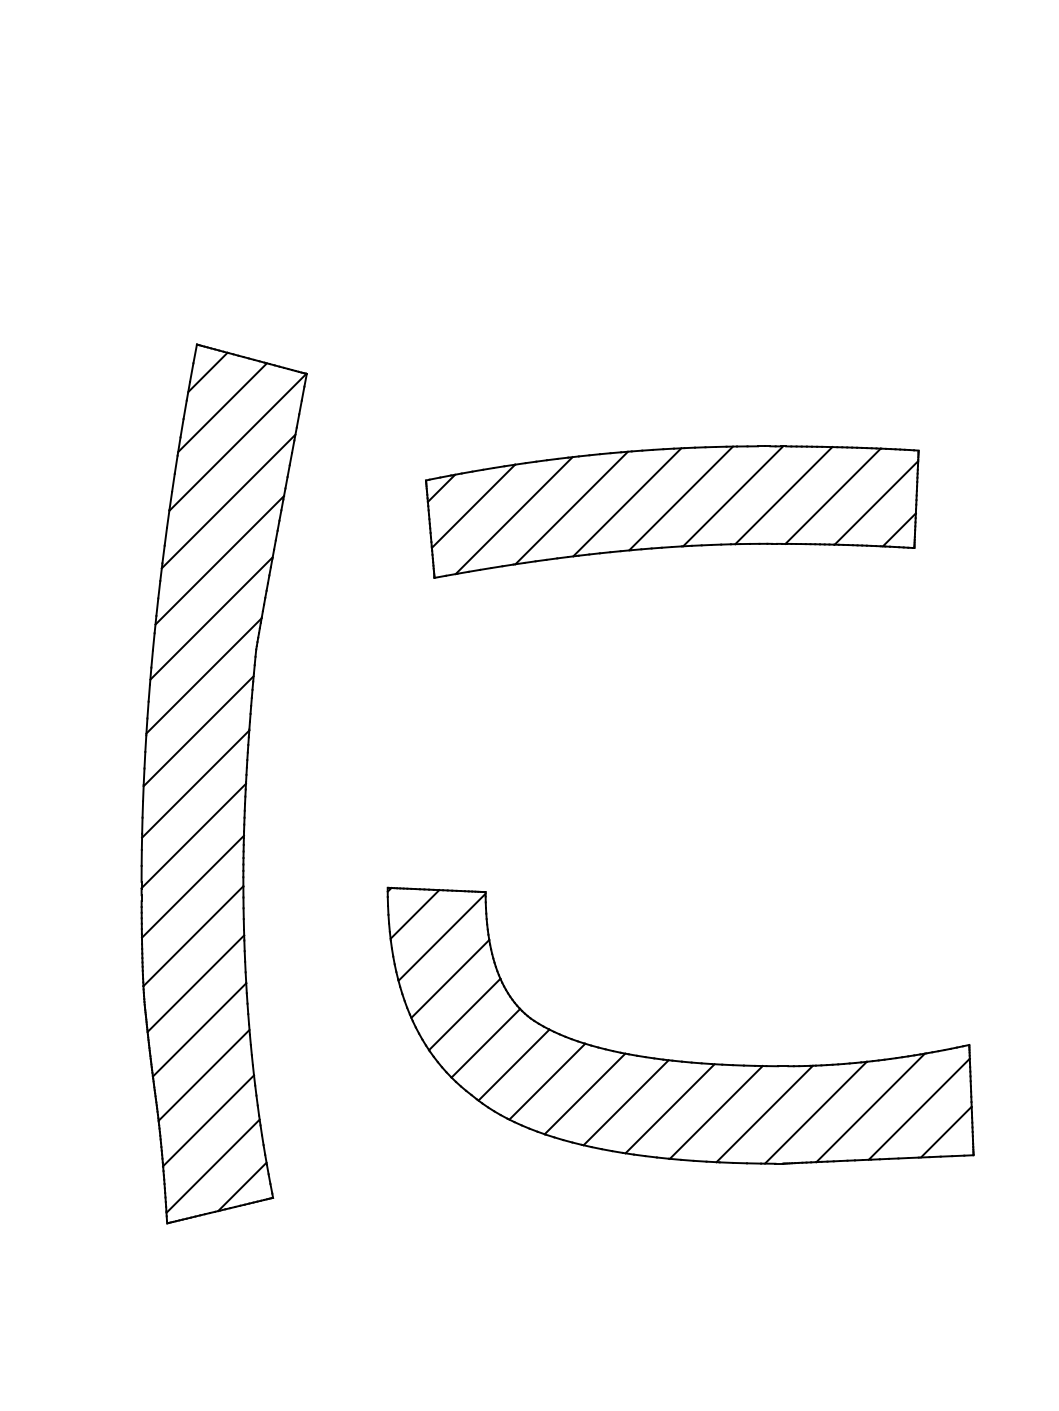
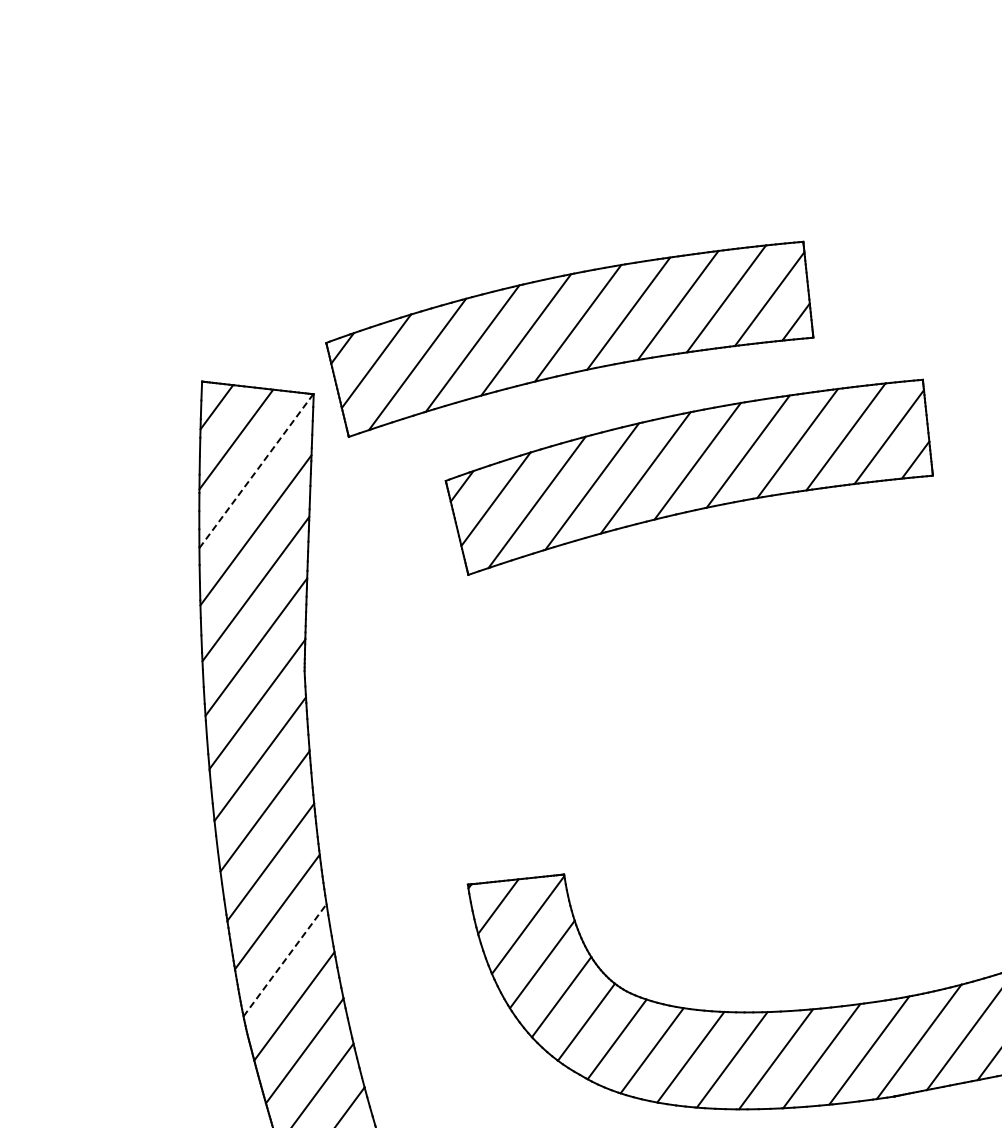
part: (573, 355) -> (571, 337), added
line: (237, 442) -> (256, 471), solid -> dashed
line: (193, 936) -> (285, 960), solid -> dashed

